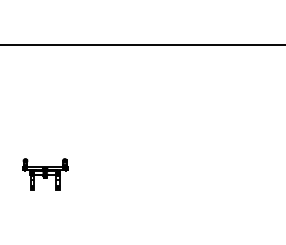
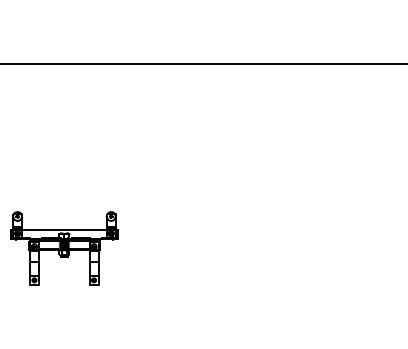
part: (45, 174) -> (64, 248), size x1.67

